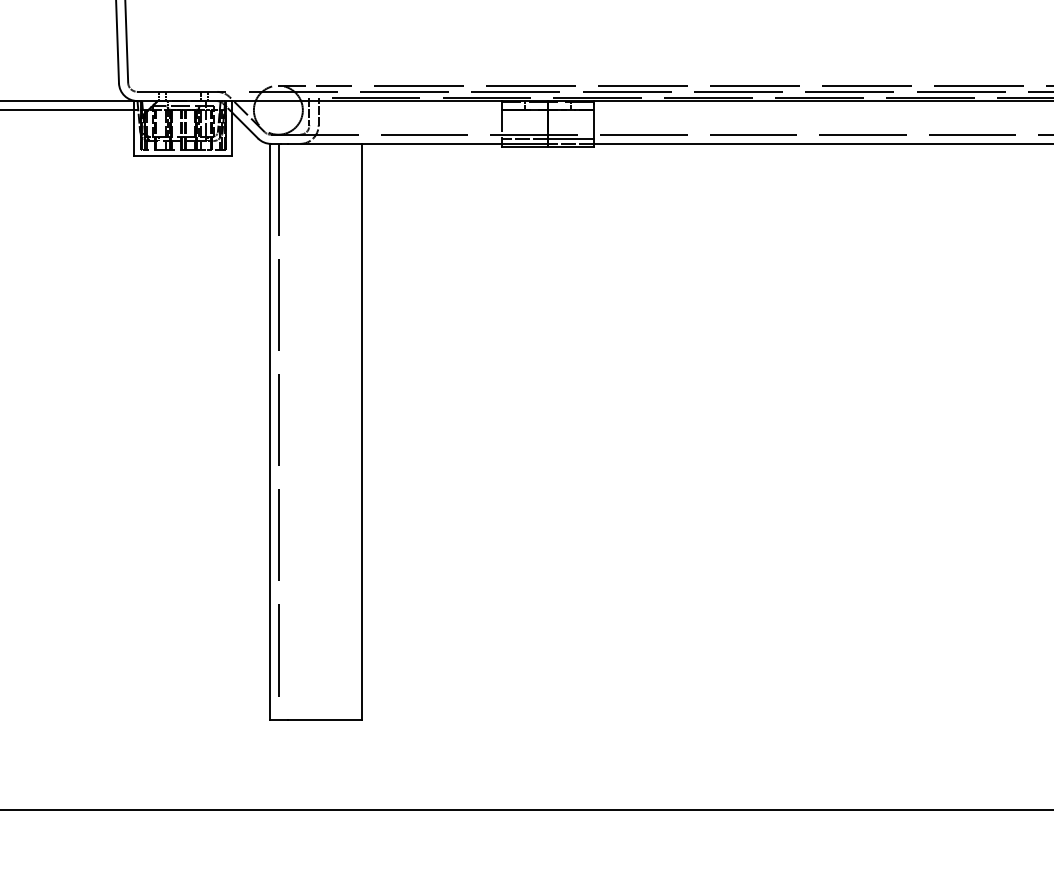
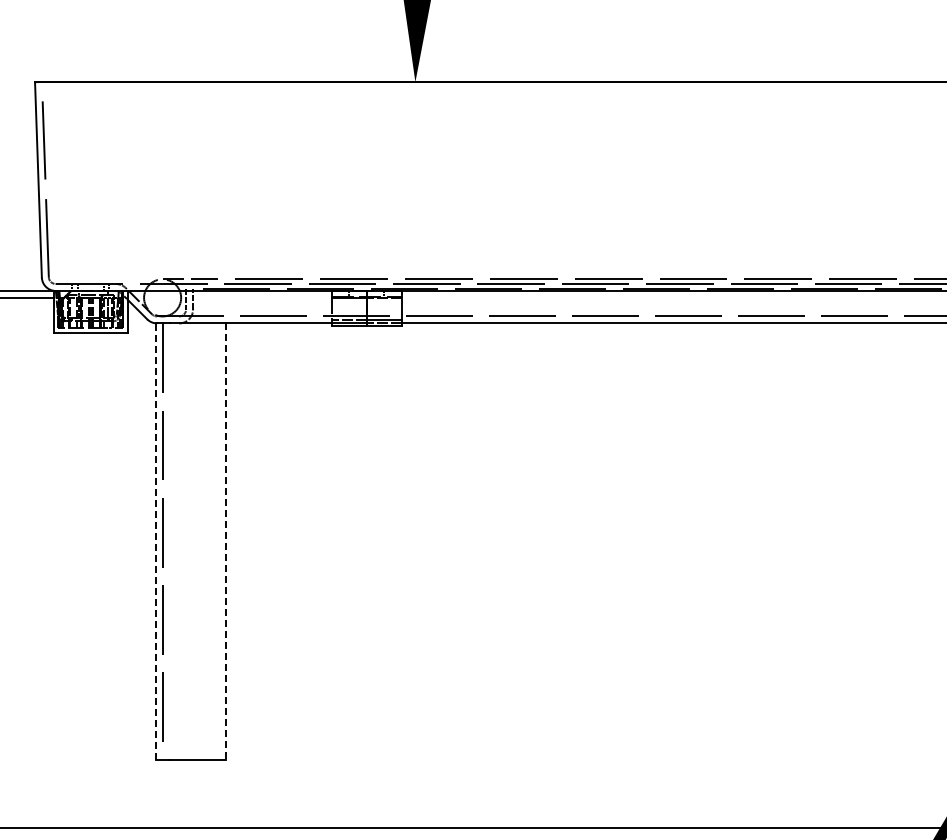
line: (270, 430) -> (156, 540), solid -> dashed
line: (361, 431) -> (225, 541), solid -> dashed

